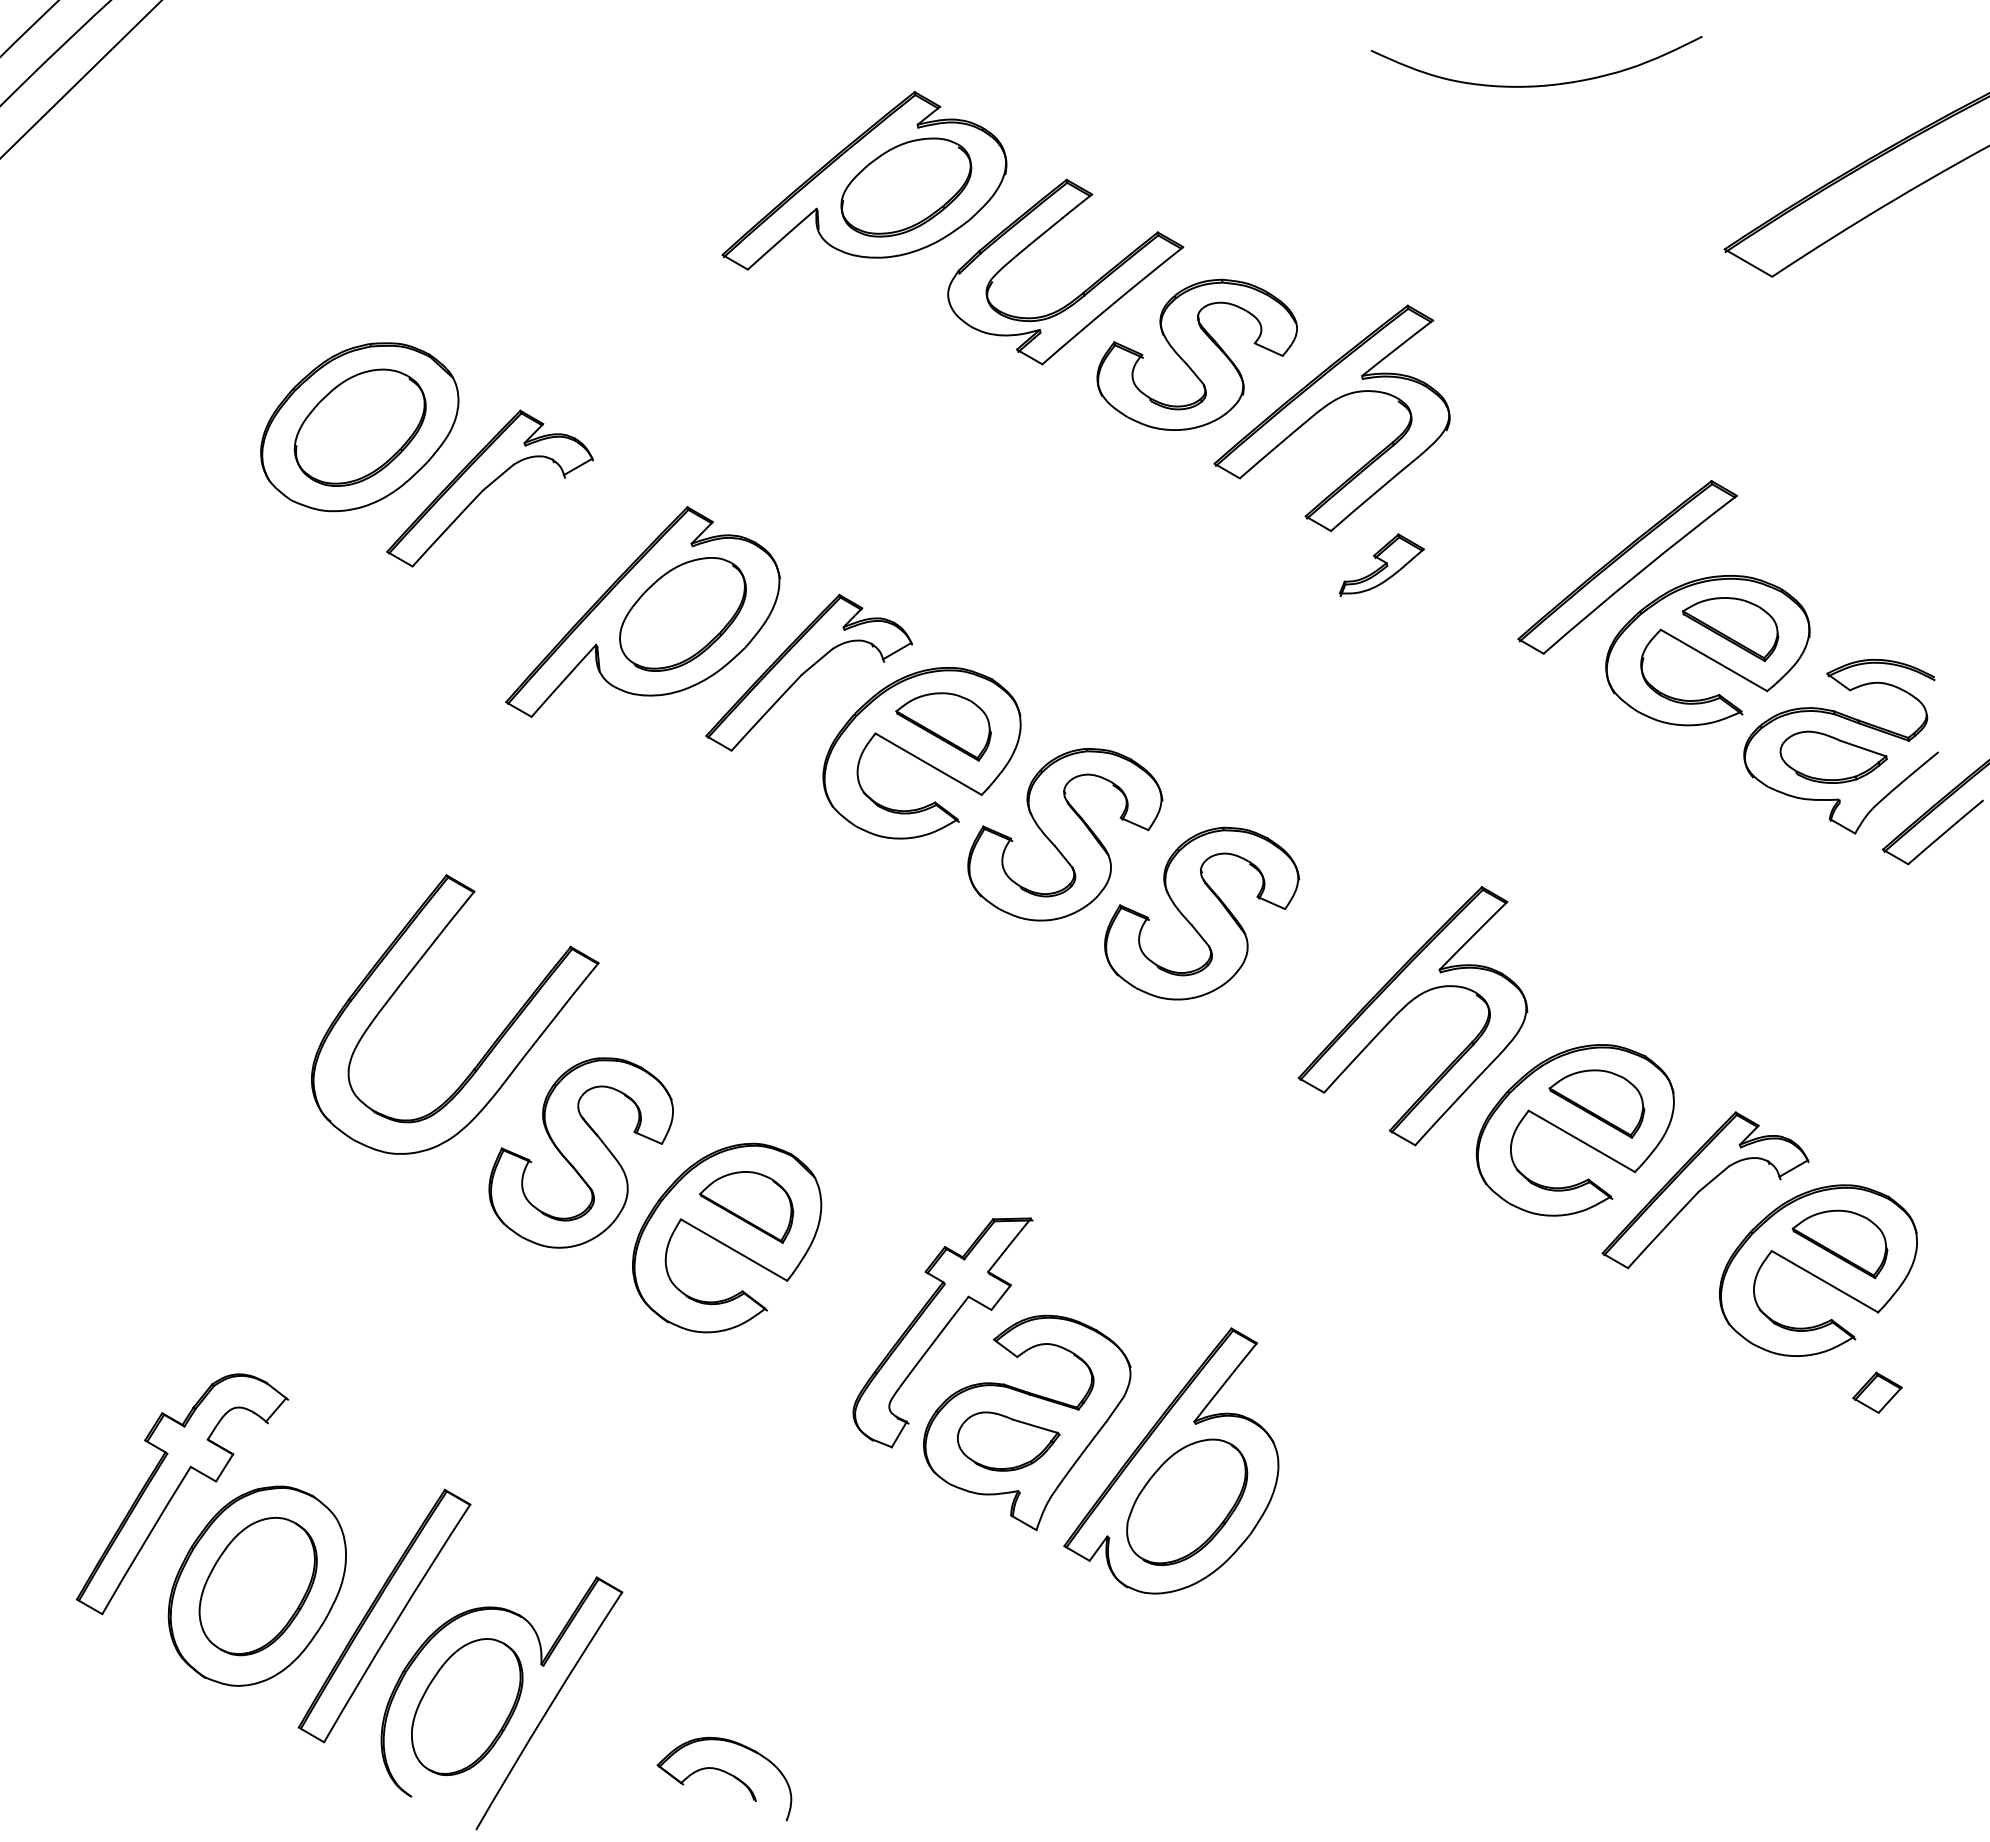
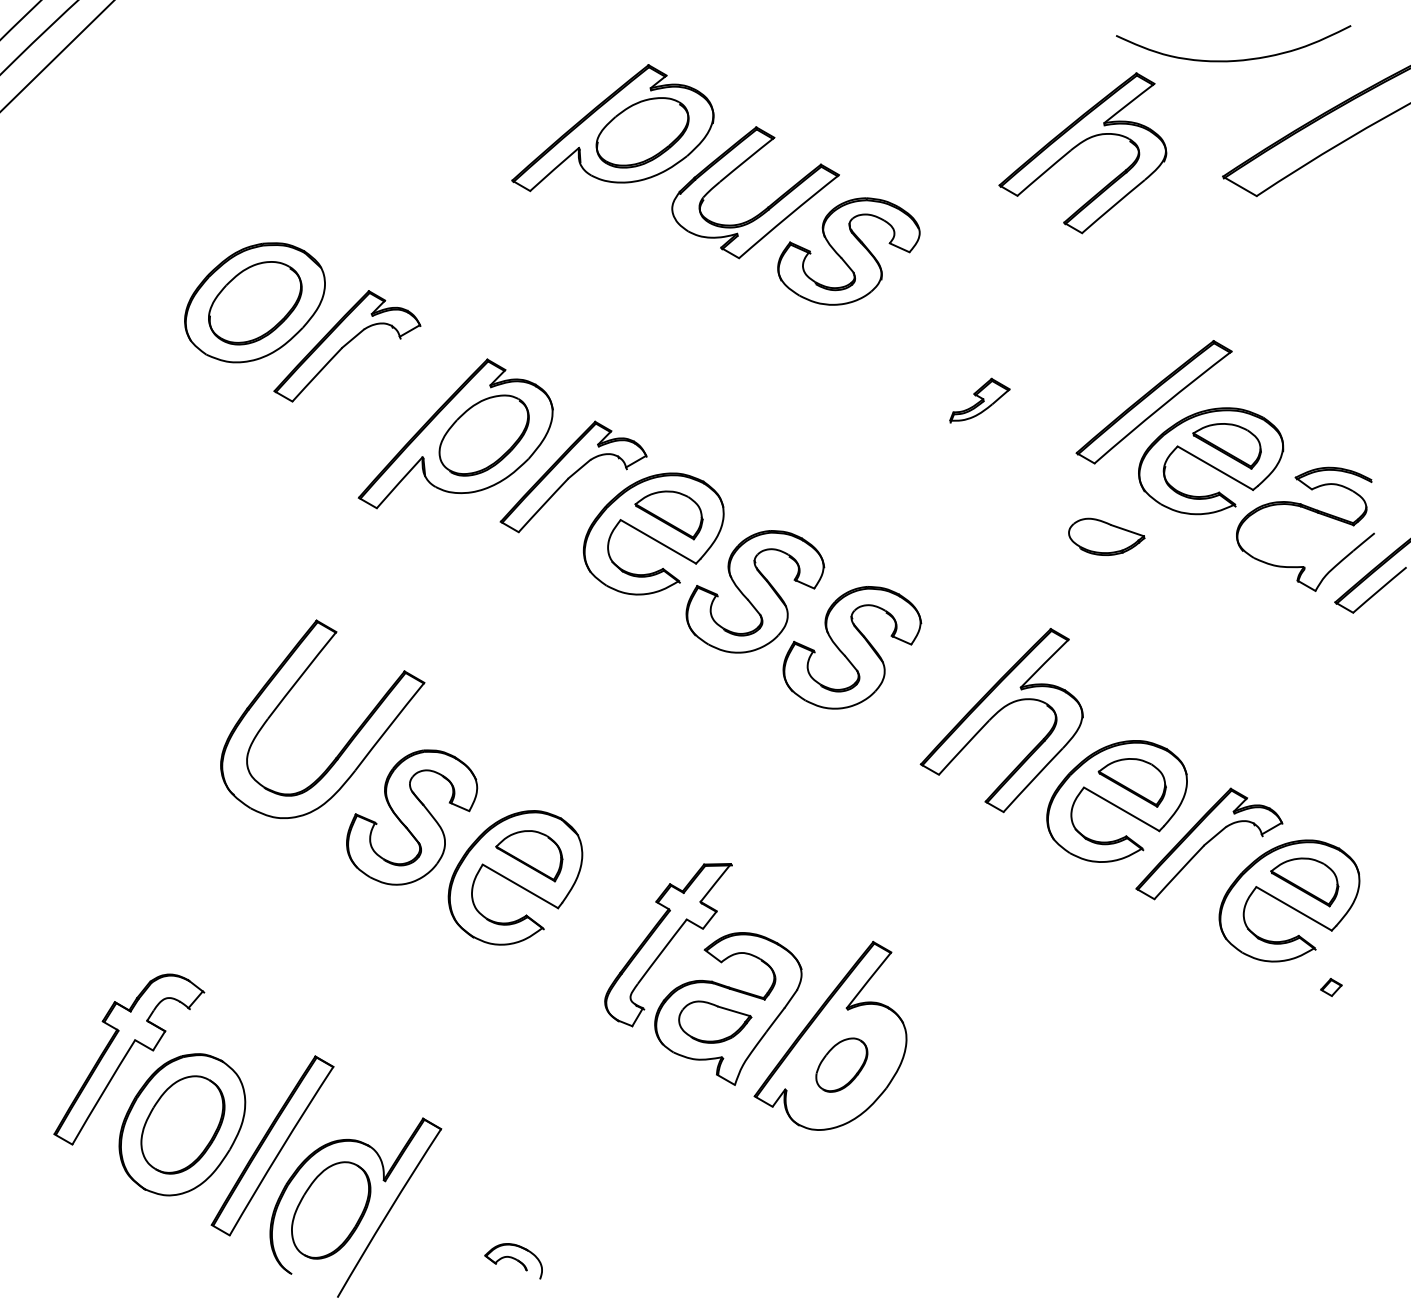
curve: (1536, 85) -> (1233, 60), moved
part: (1323, 409) -> (1076, 146), moved
part: (1833, 756) -> (1106, 536), moved
part: (1877, 1392) -> (1331, 987), size x0.6
part: (1187, 1501) -> (842, 1064), size x0.6
part: (724, 1778) -> (513, 1261), size x0.6

